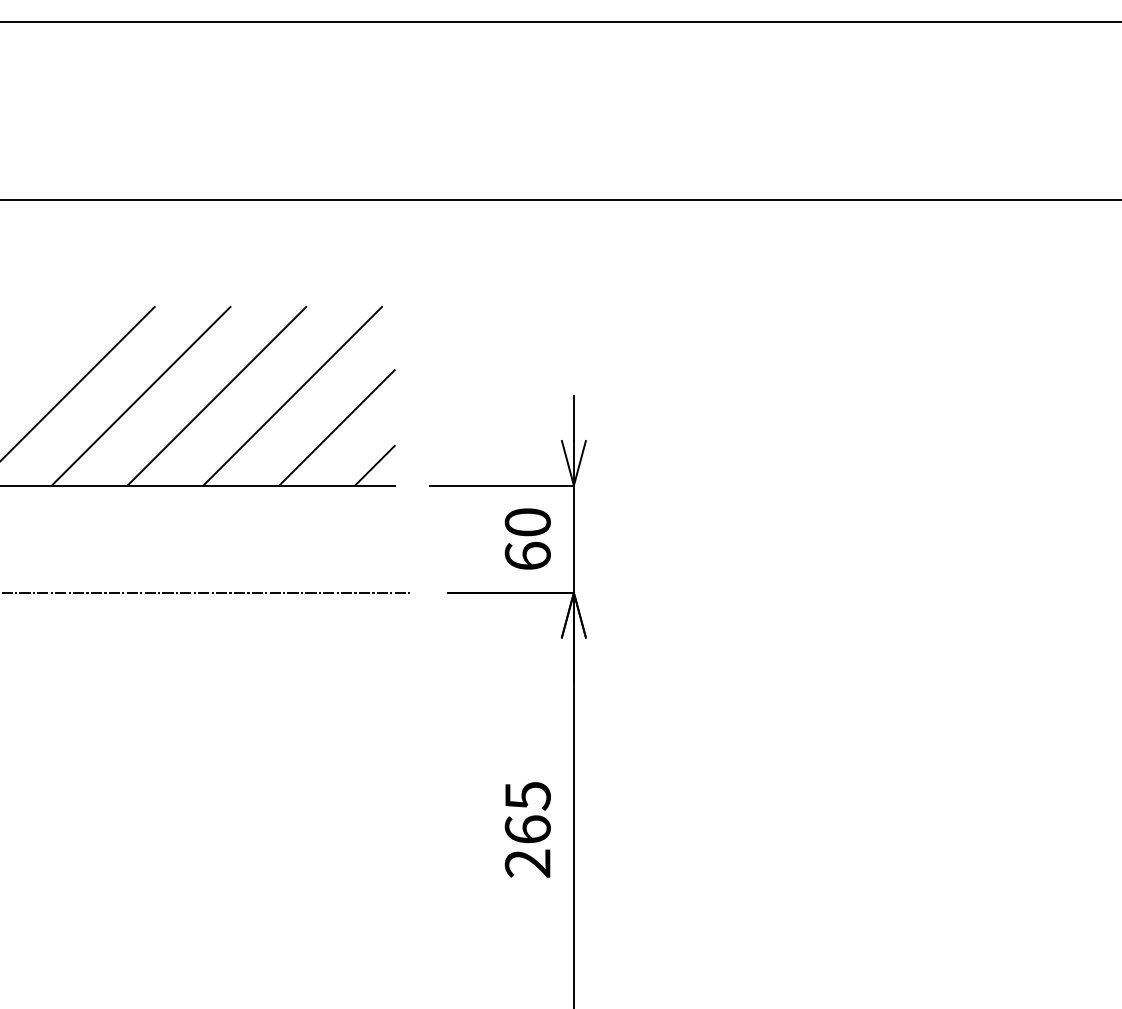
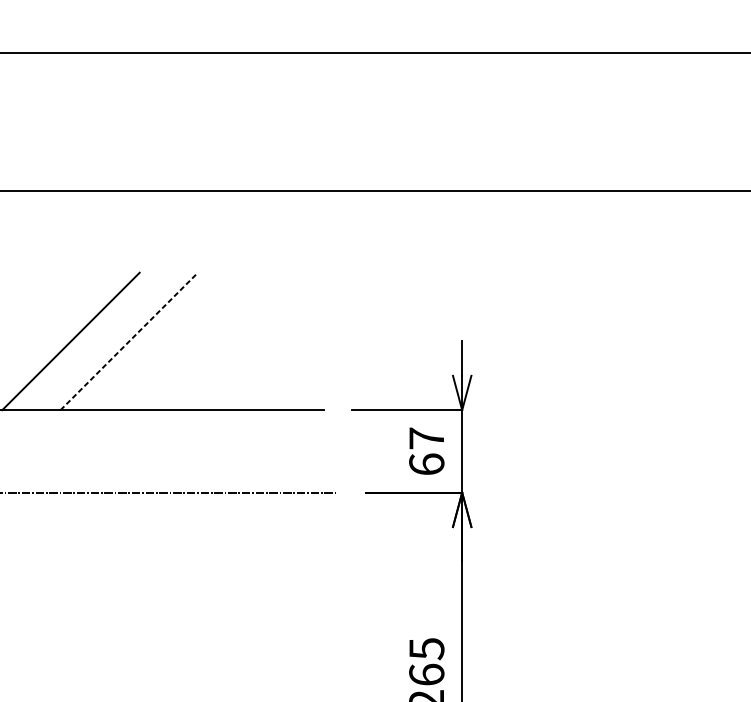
line: (141, 395) -> (129, 340), solid -> dashed
line: (216, 395) -> (187, 340), removed
line: (292, 395) -> (245, 340), removed
line: (336, 427) -> (279, 365), removed
line: (374, 465) -> (308, 394), removed
text: (527, 522) -> (426, 438), 60 -> 67

